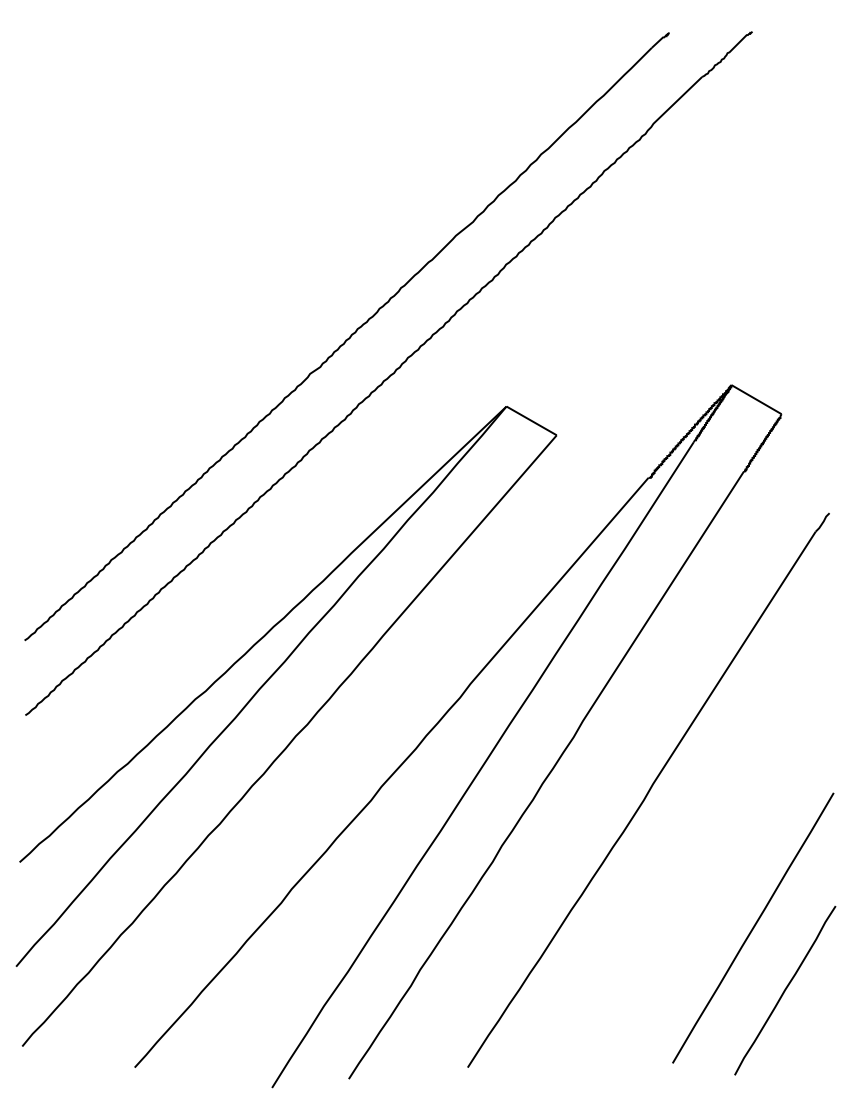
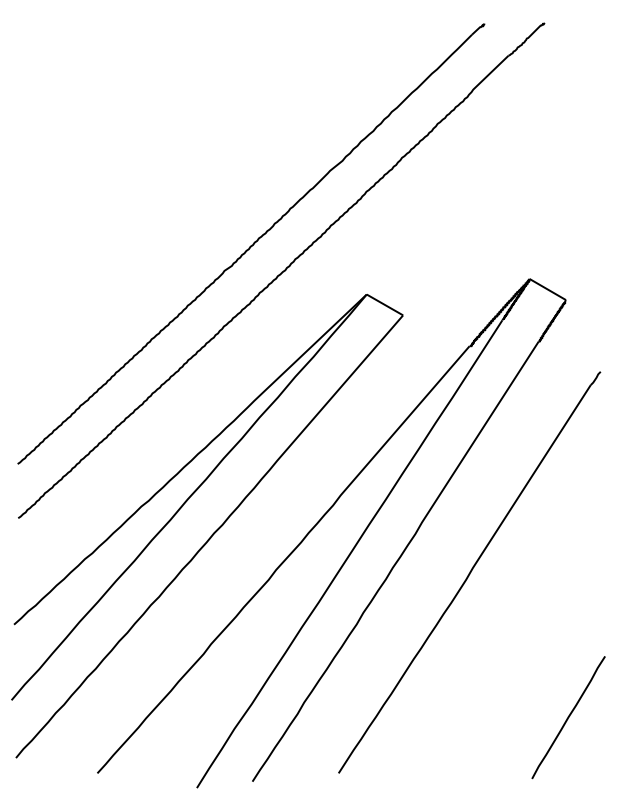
line: (753, 928) -> (545, 672), removed

